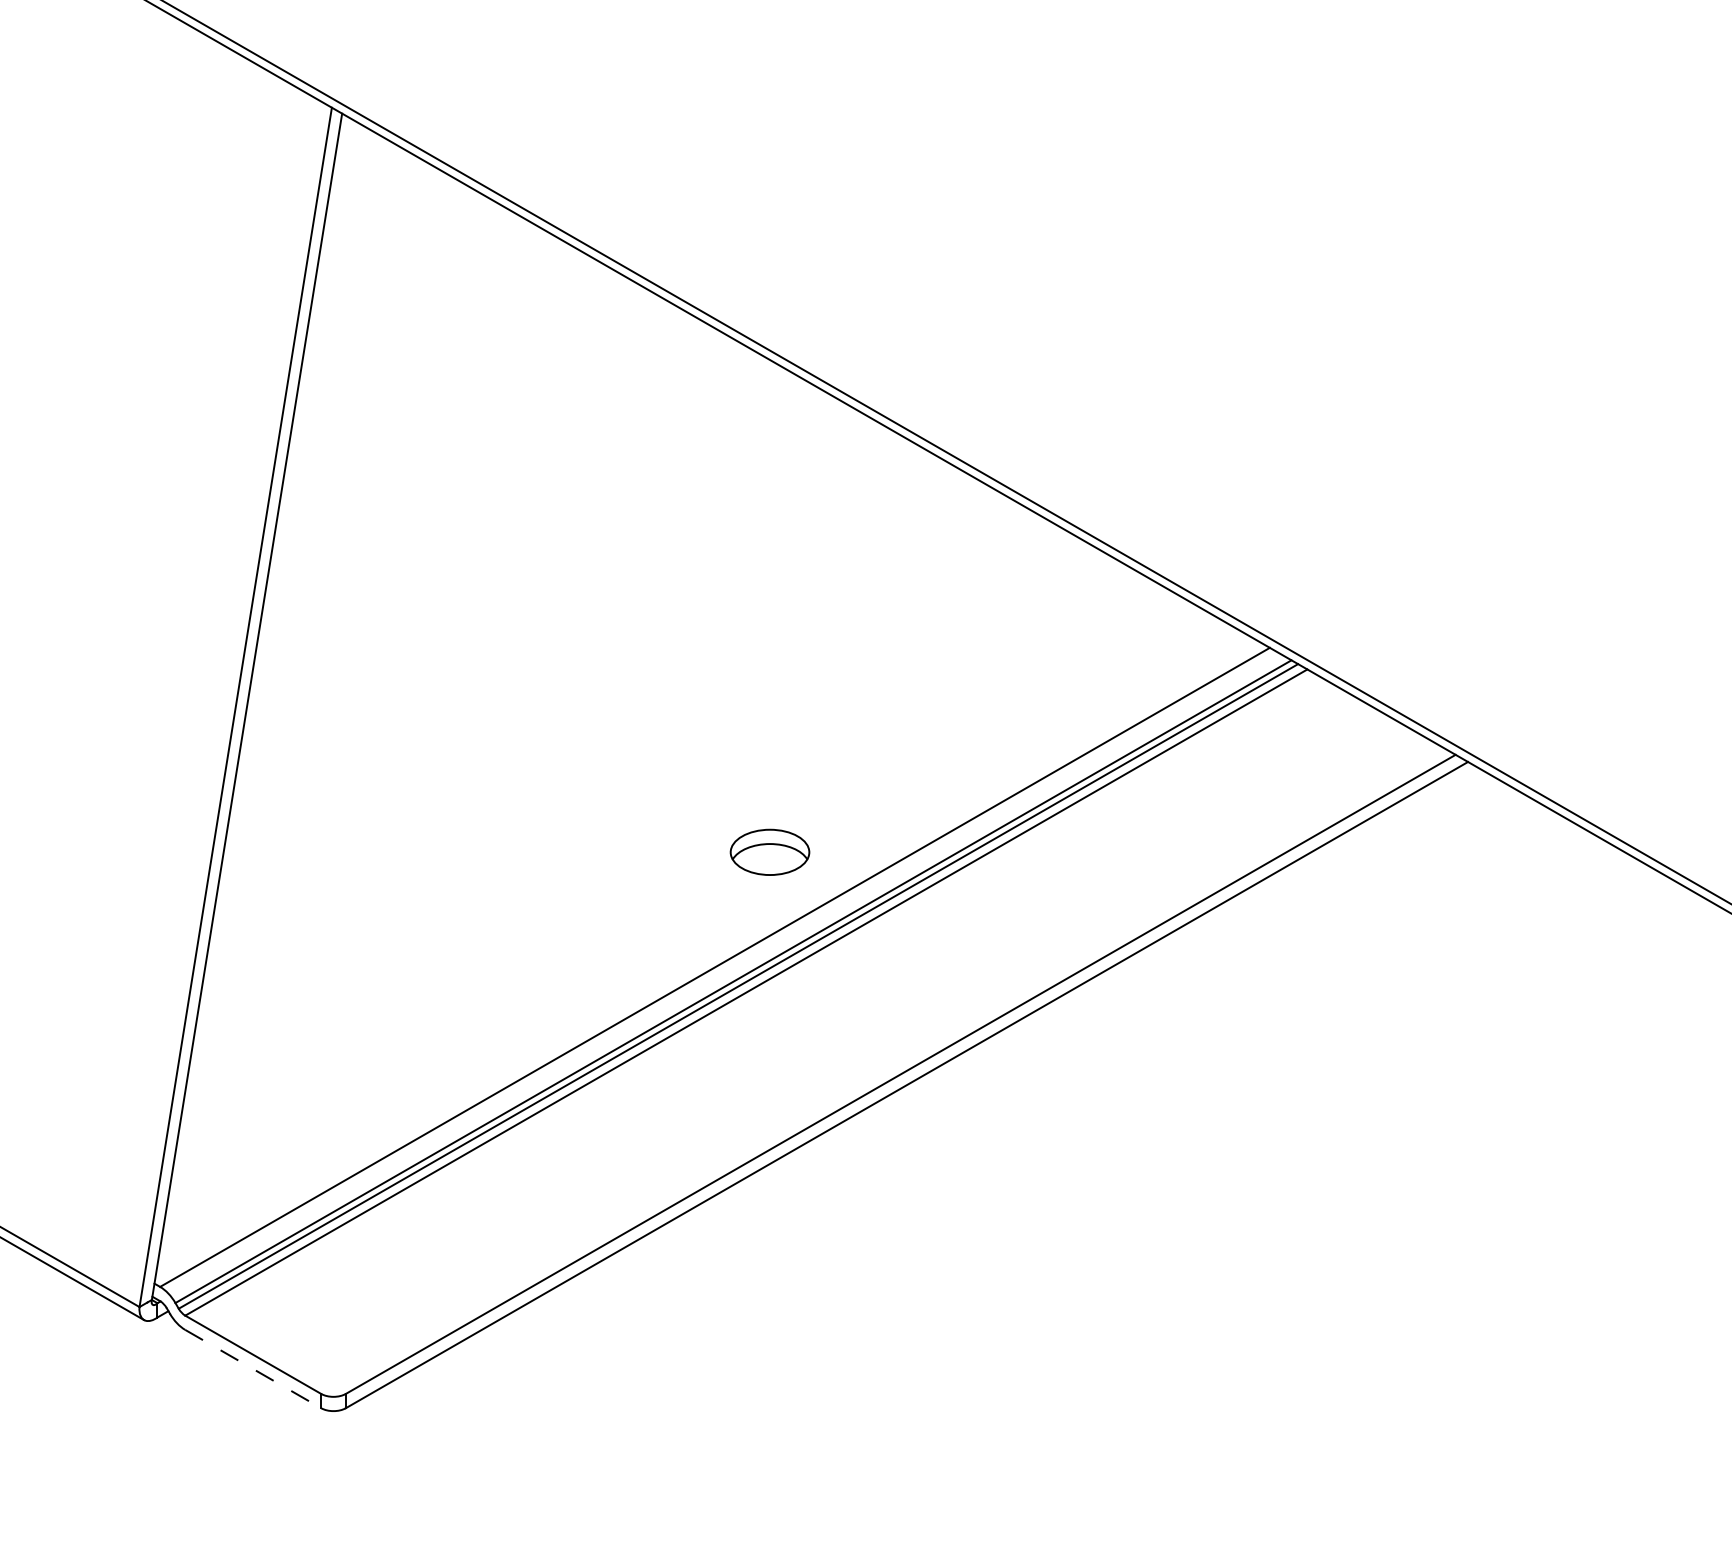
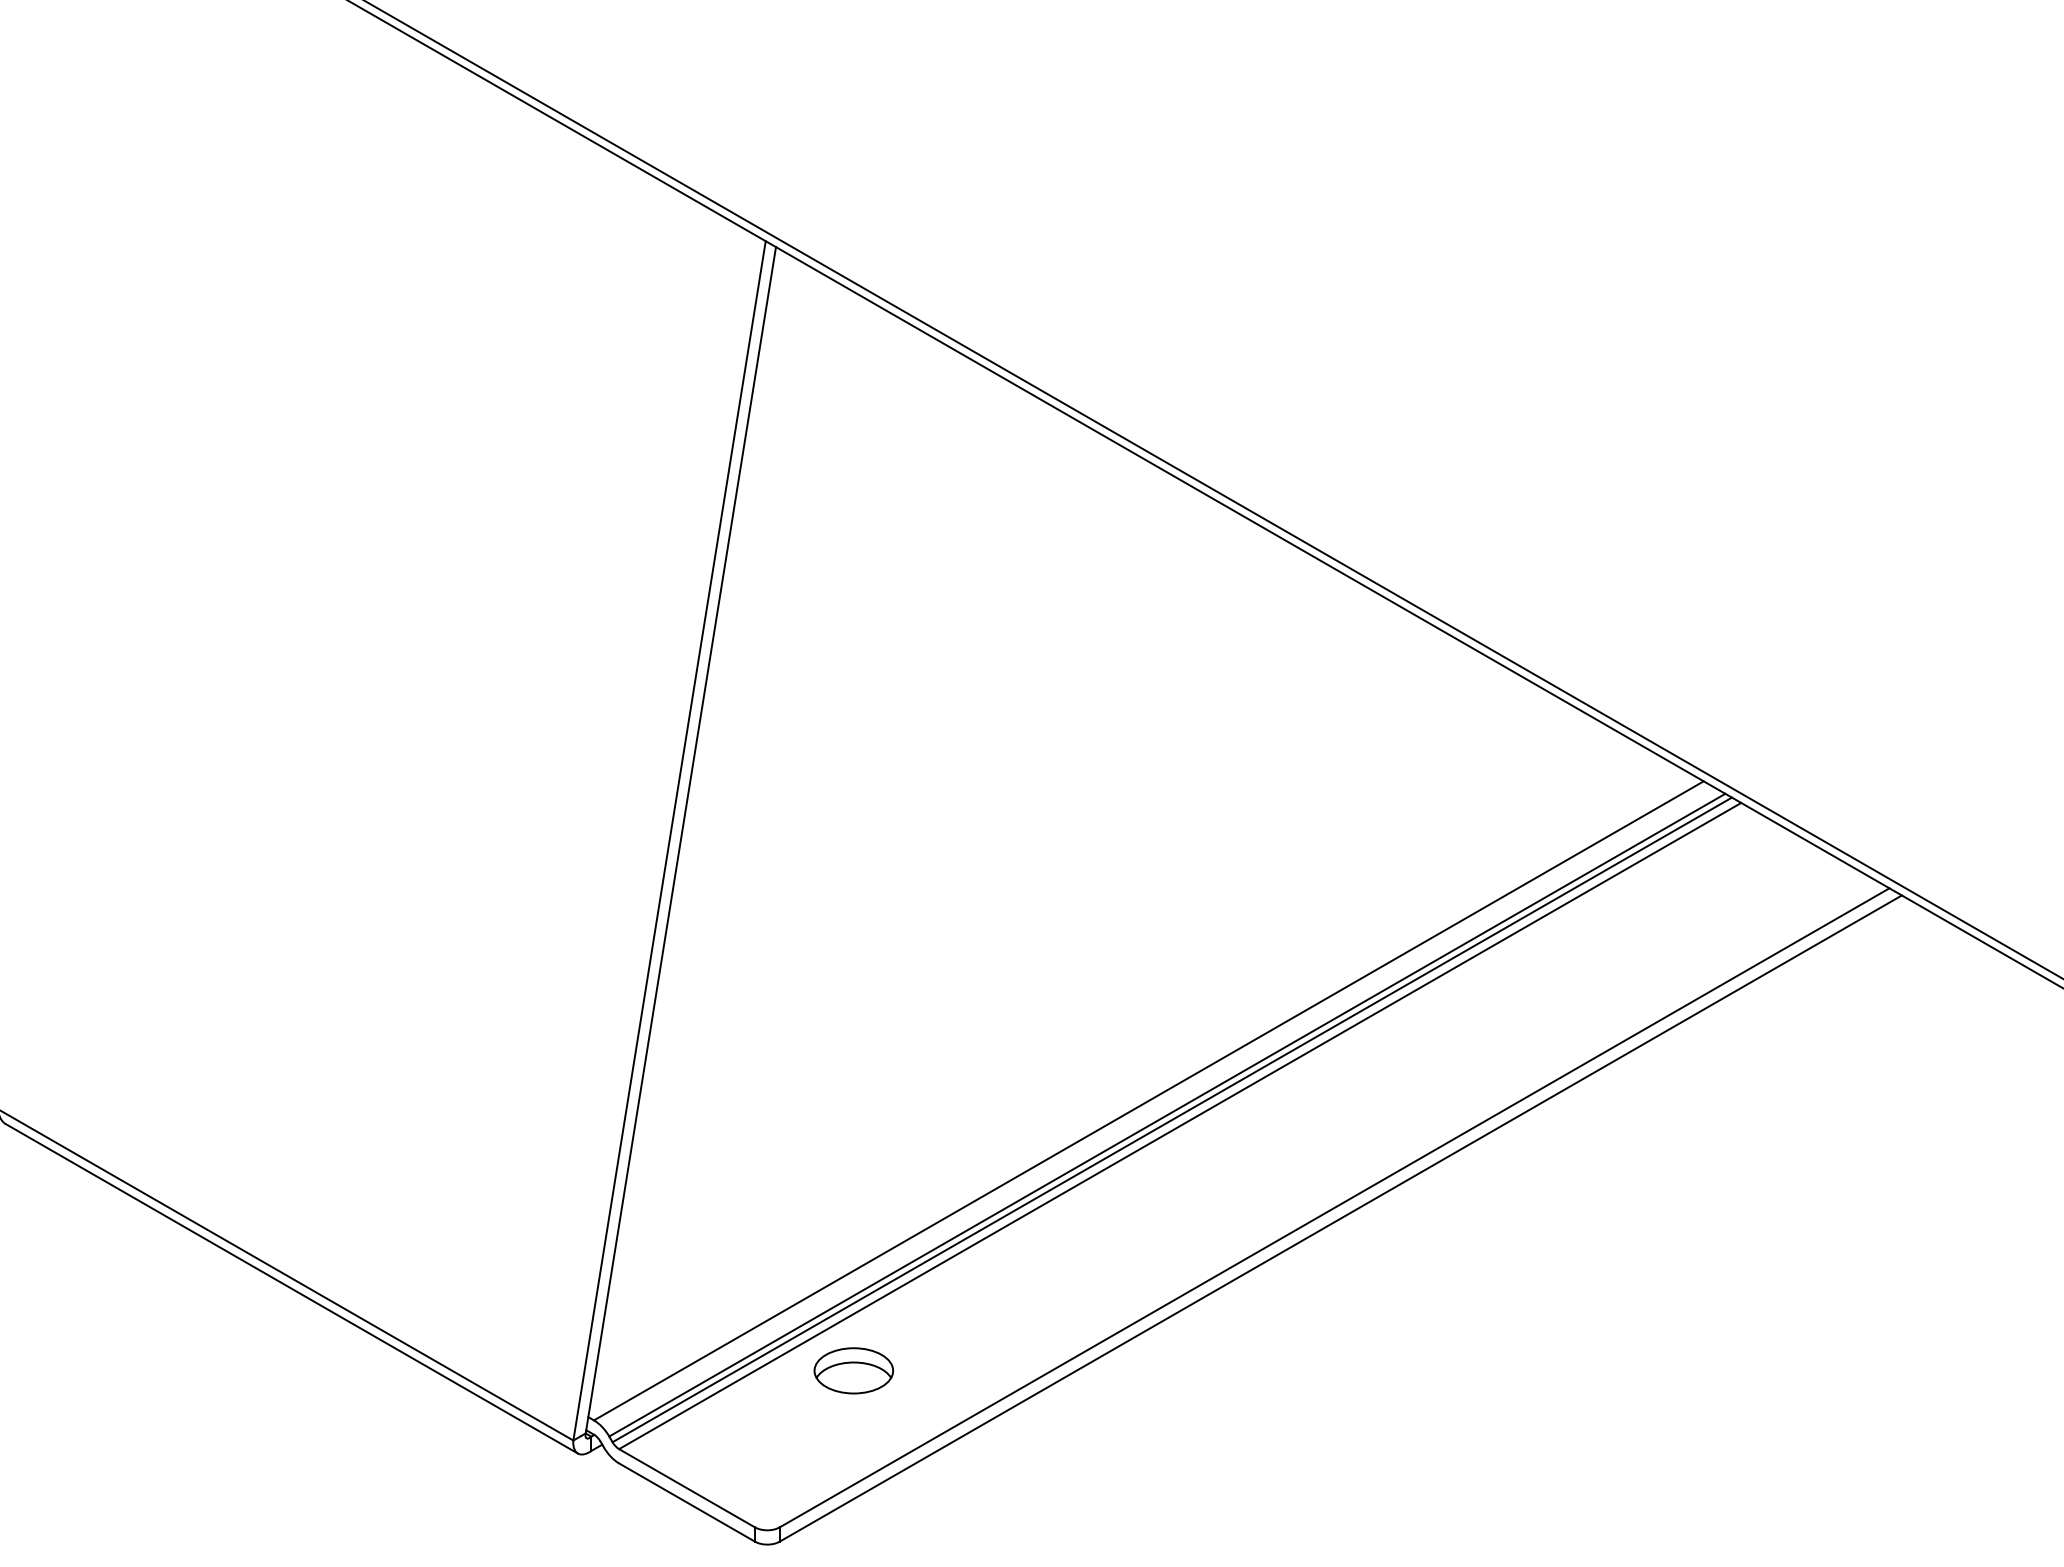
part: (769, 852) -> (853, 1370), moved
line: (253, 1369) -> (687, 1502), dashed -> solid

